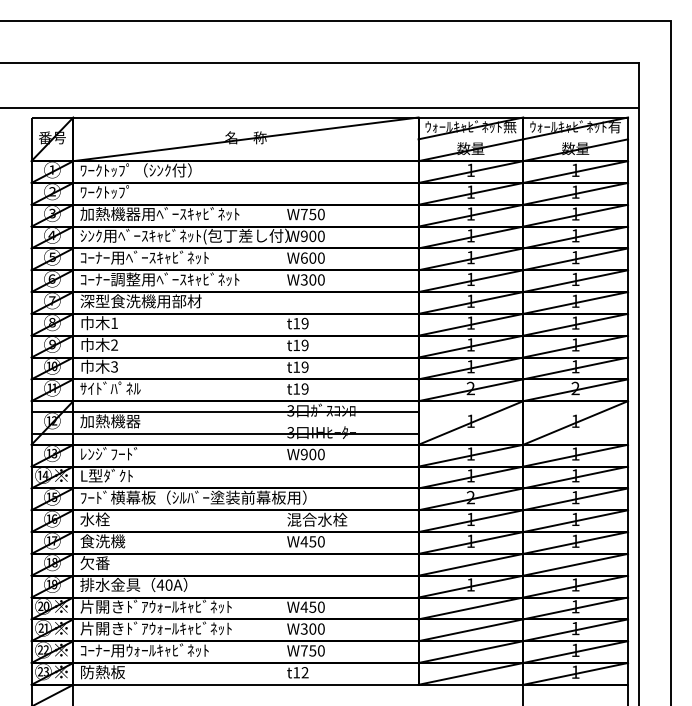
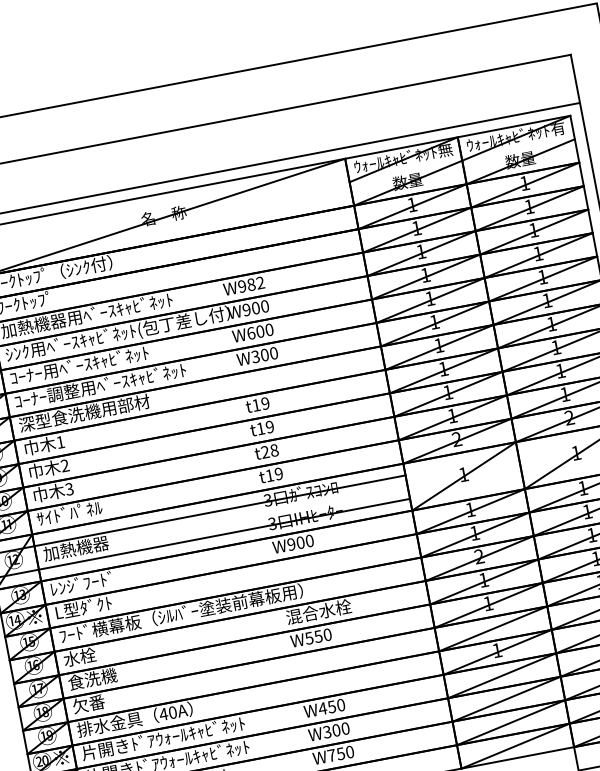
text: (312, 214) -> (251, 284), W750 -> W982
text: (300, 366) -> (269, 450), t19 -> t28
text: (304, 541) -> (309, 637), W450 -> W550

